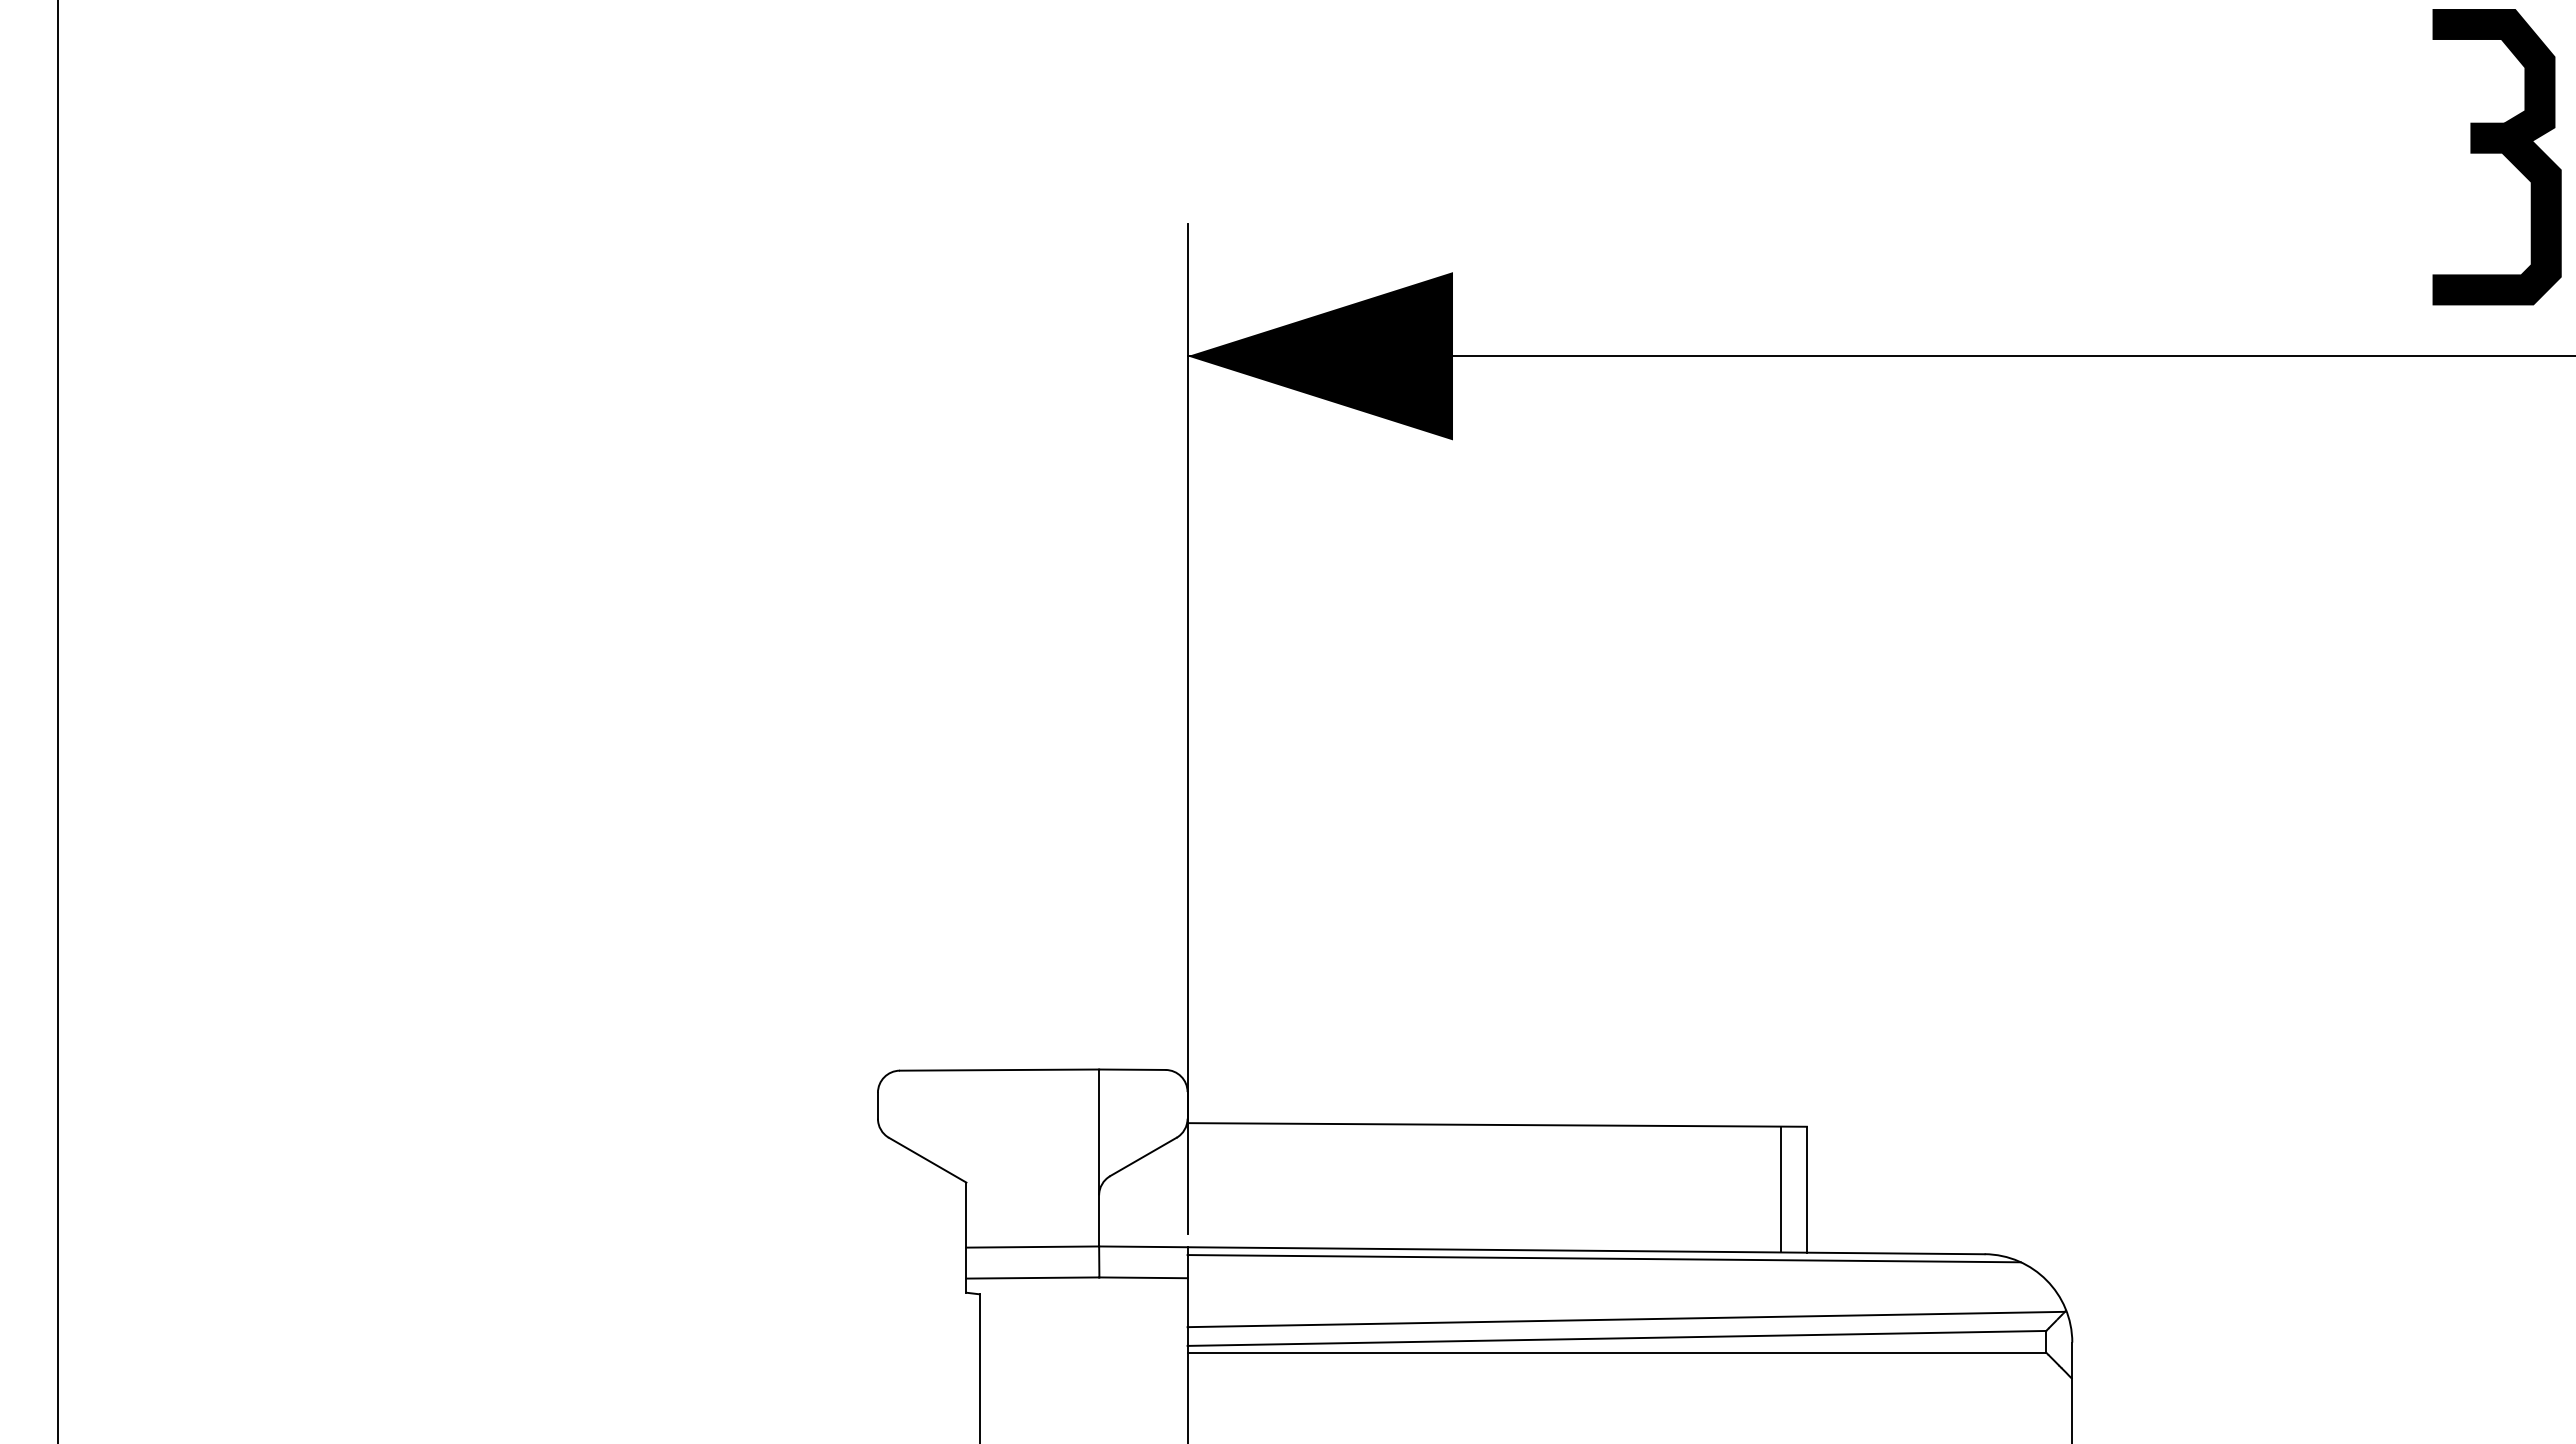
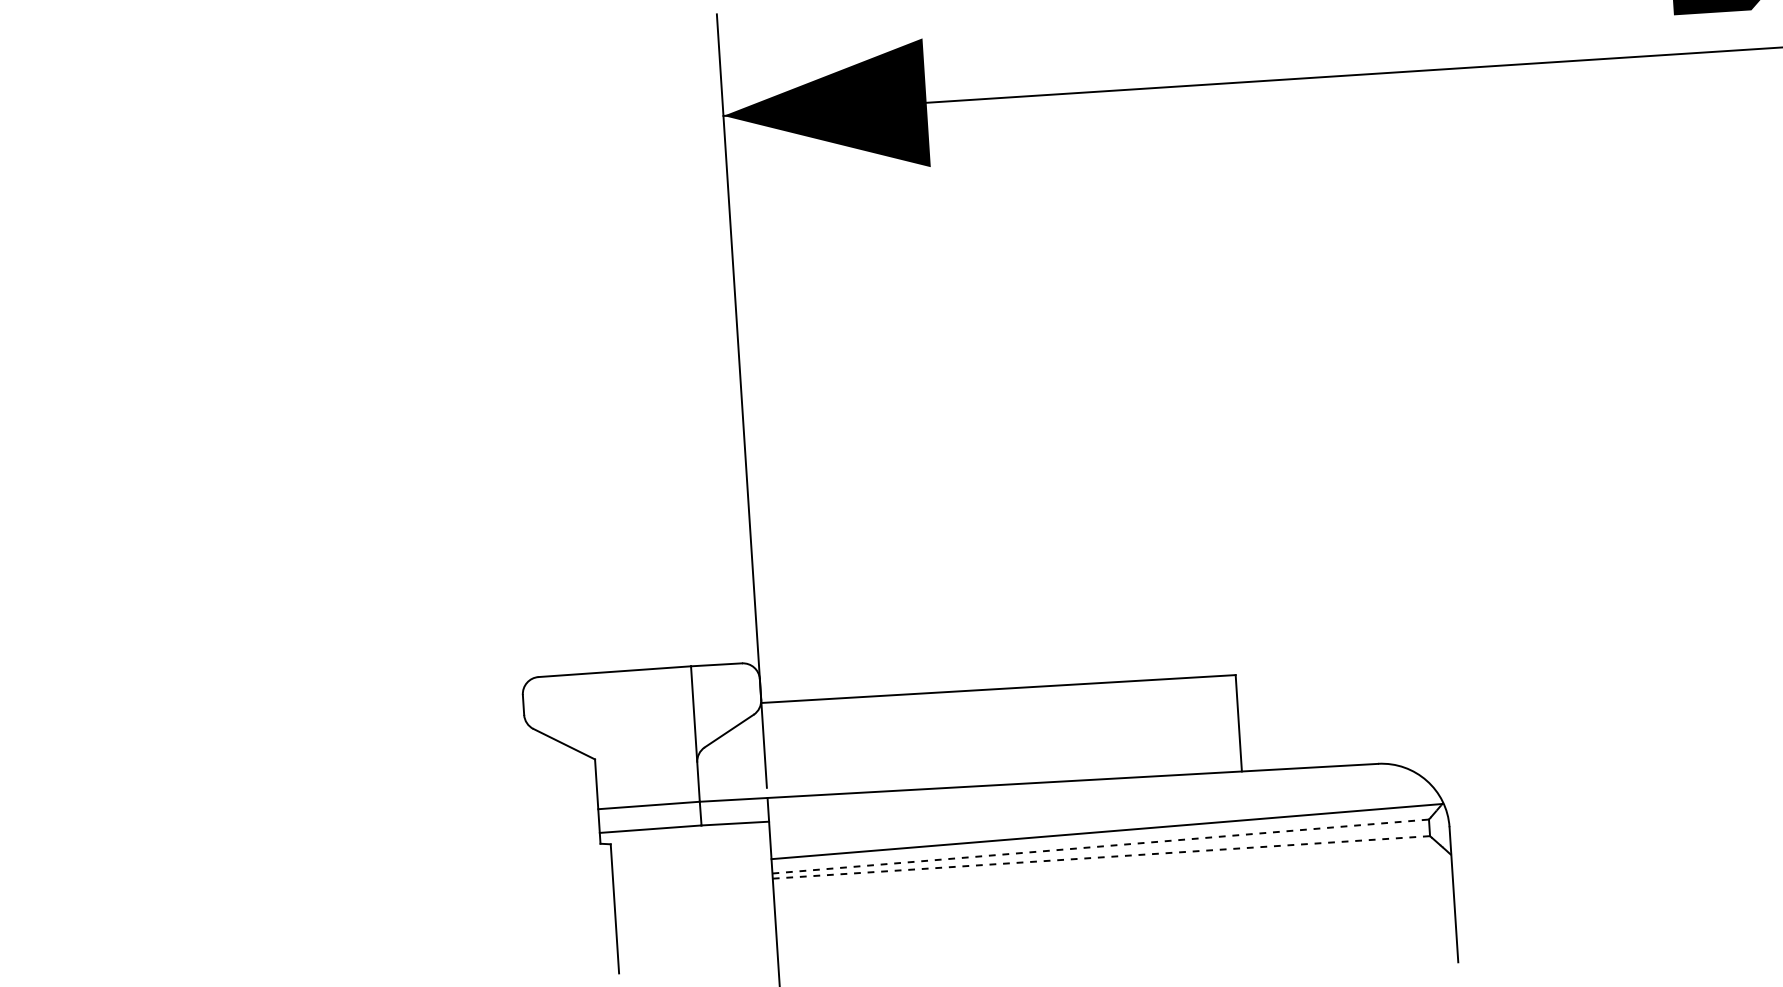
line: (1780, 1189) -> (1218, 724), removed
line: (1603, 1258) -> (1086, 786), removed
line: (1617, 1338) -> (1101, 846), solid -> dashed
line: (1617, 1352) -> (1101, 857), solid -> dashed

